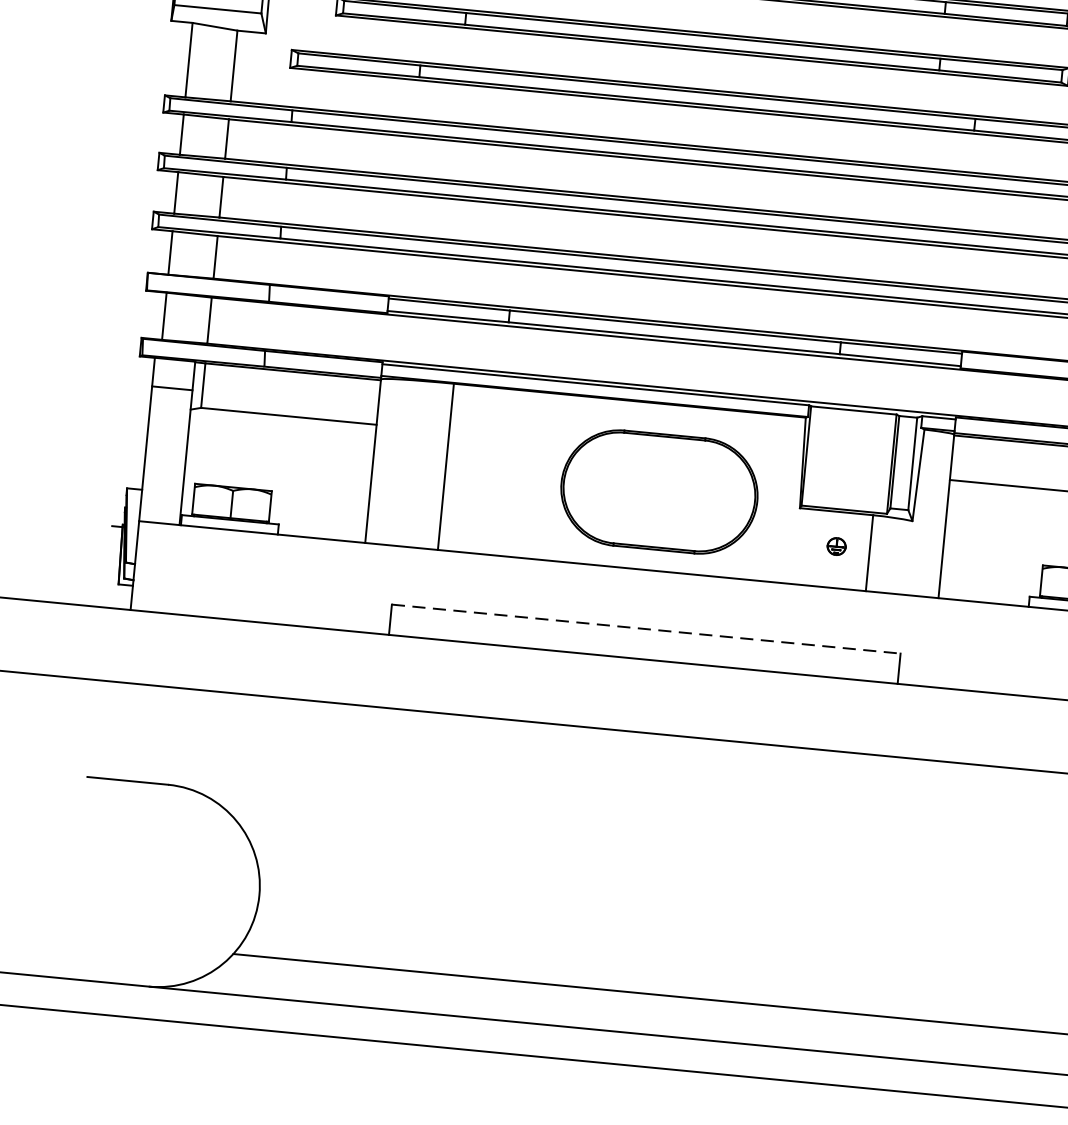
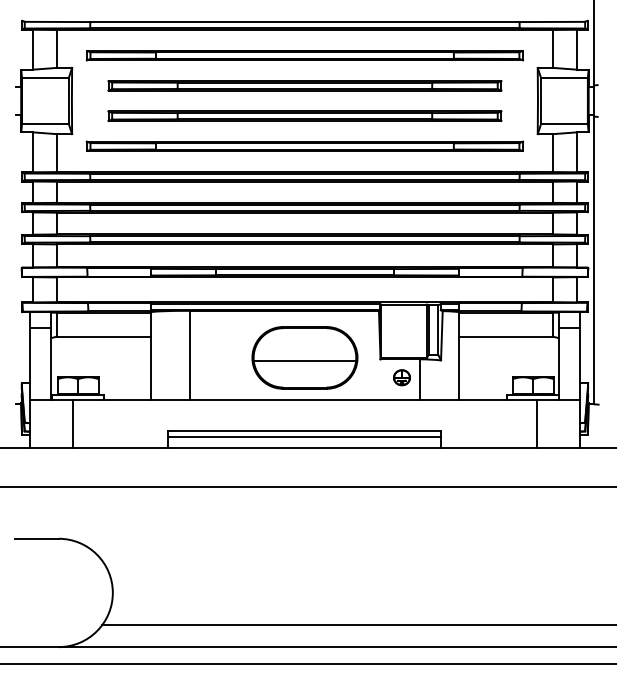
line: (657, 498) -> (304, 361), added
part: (835, 545) -> (401, 377), size x1.67
line: (216, 572) -> (73, 423), added
line: (645, 629) -> (304, 431), dashed -> solid
line: (644, 640) -> (304, 437), added

